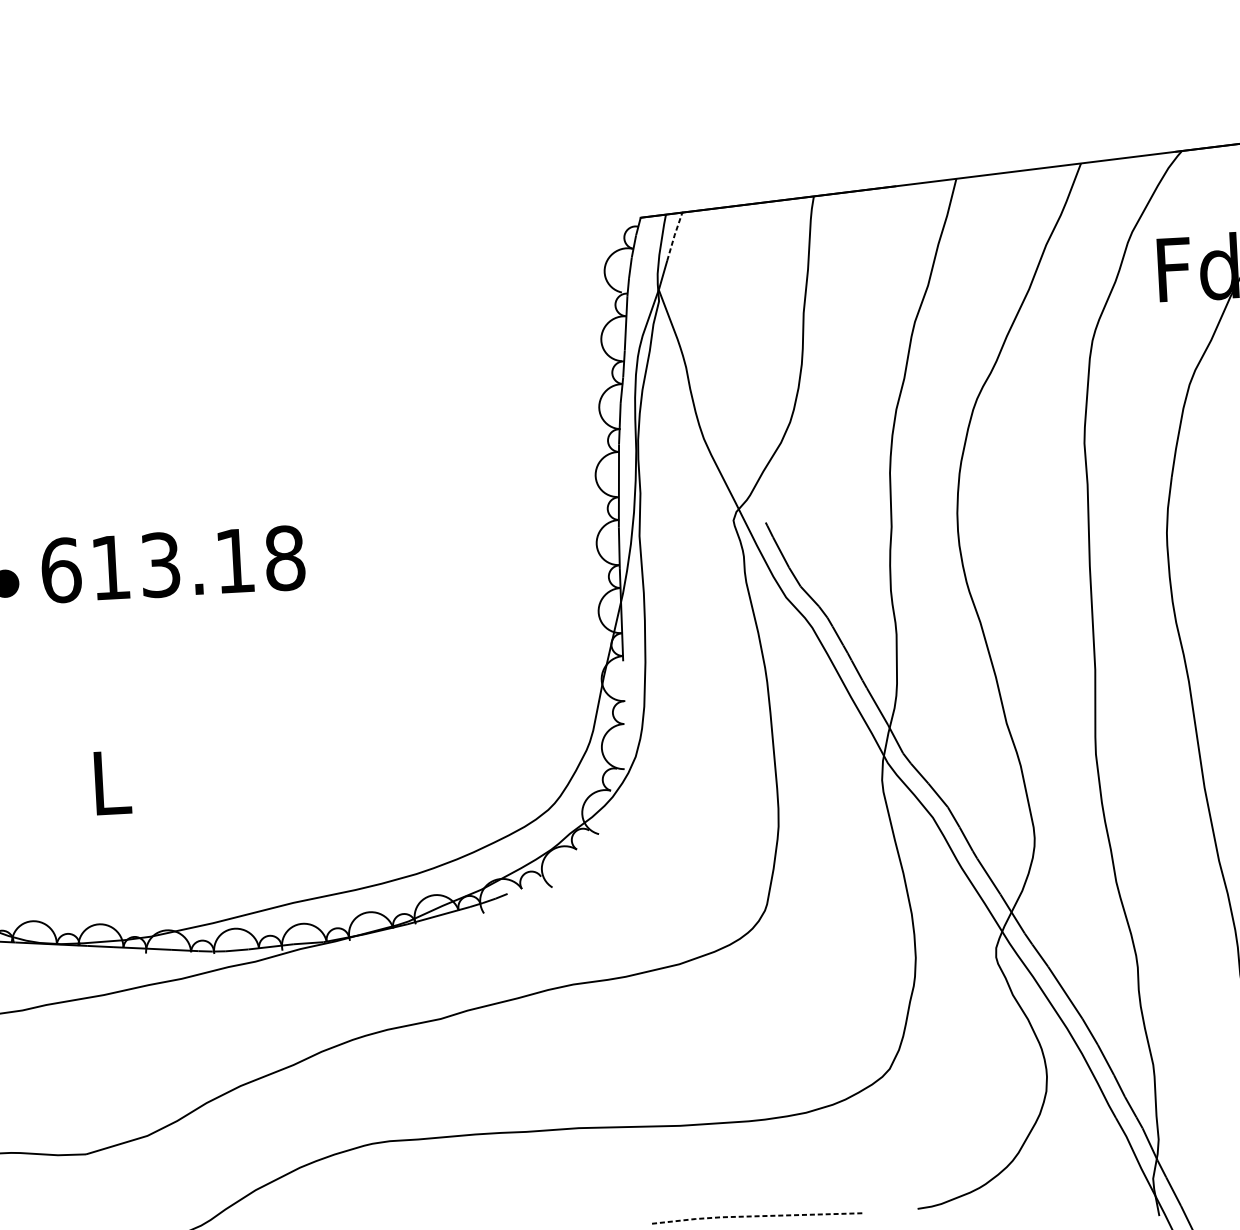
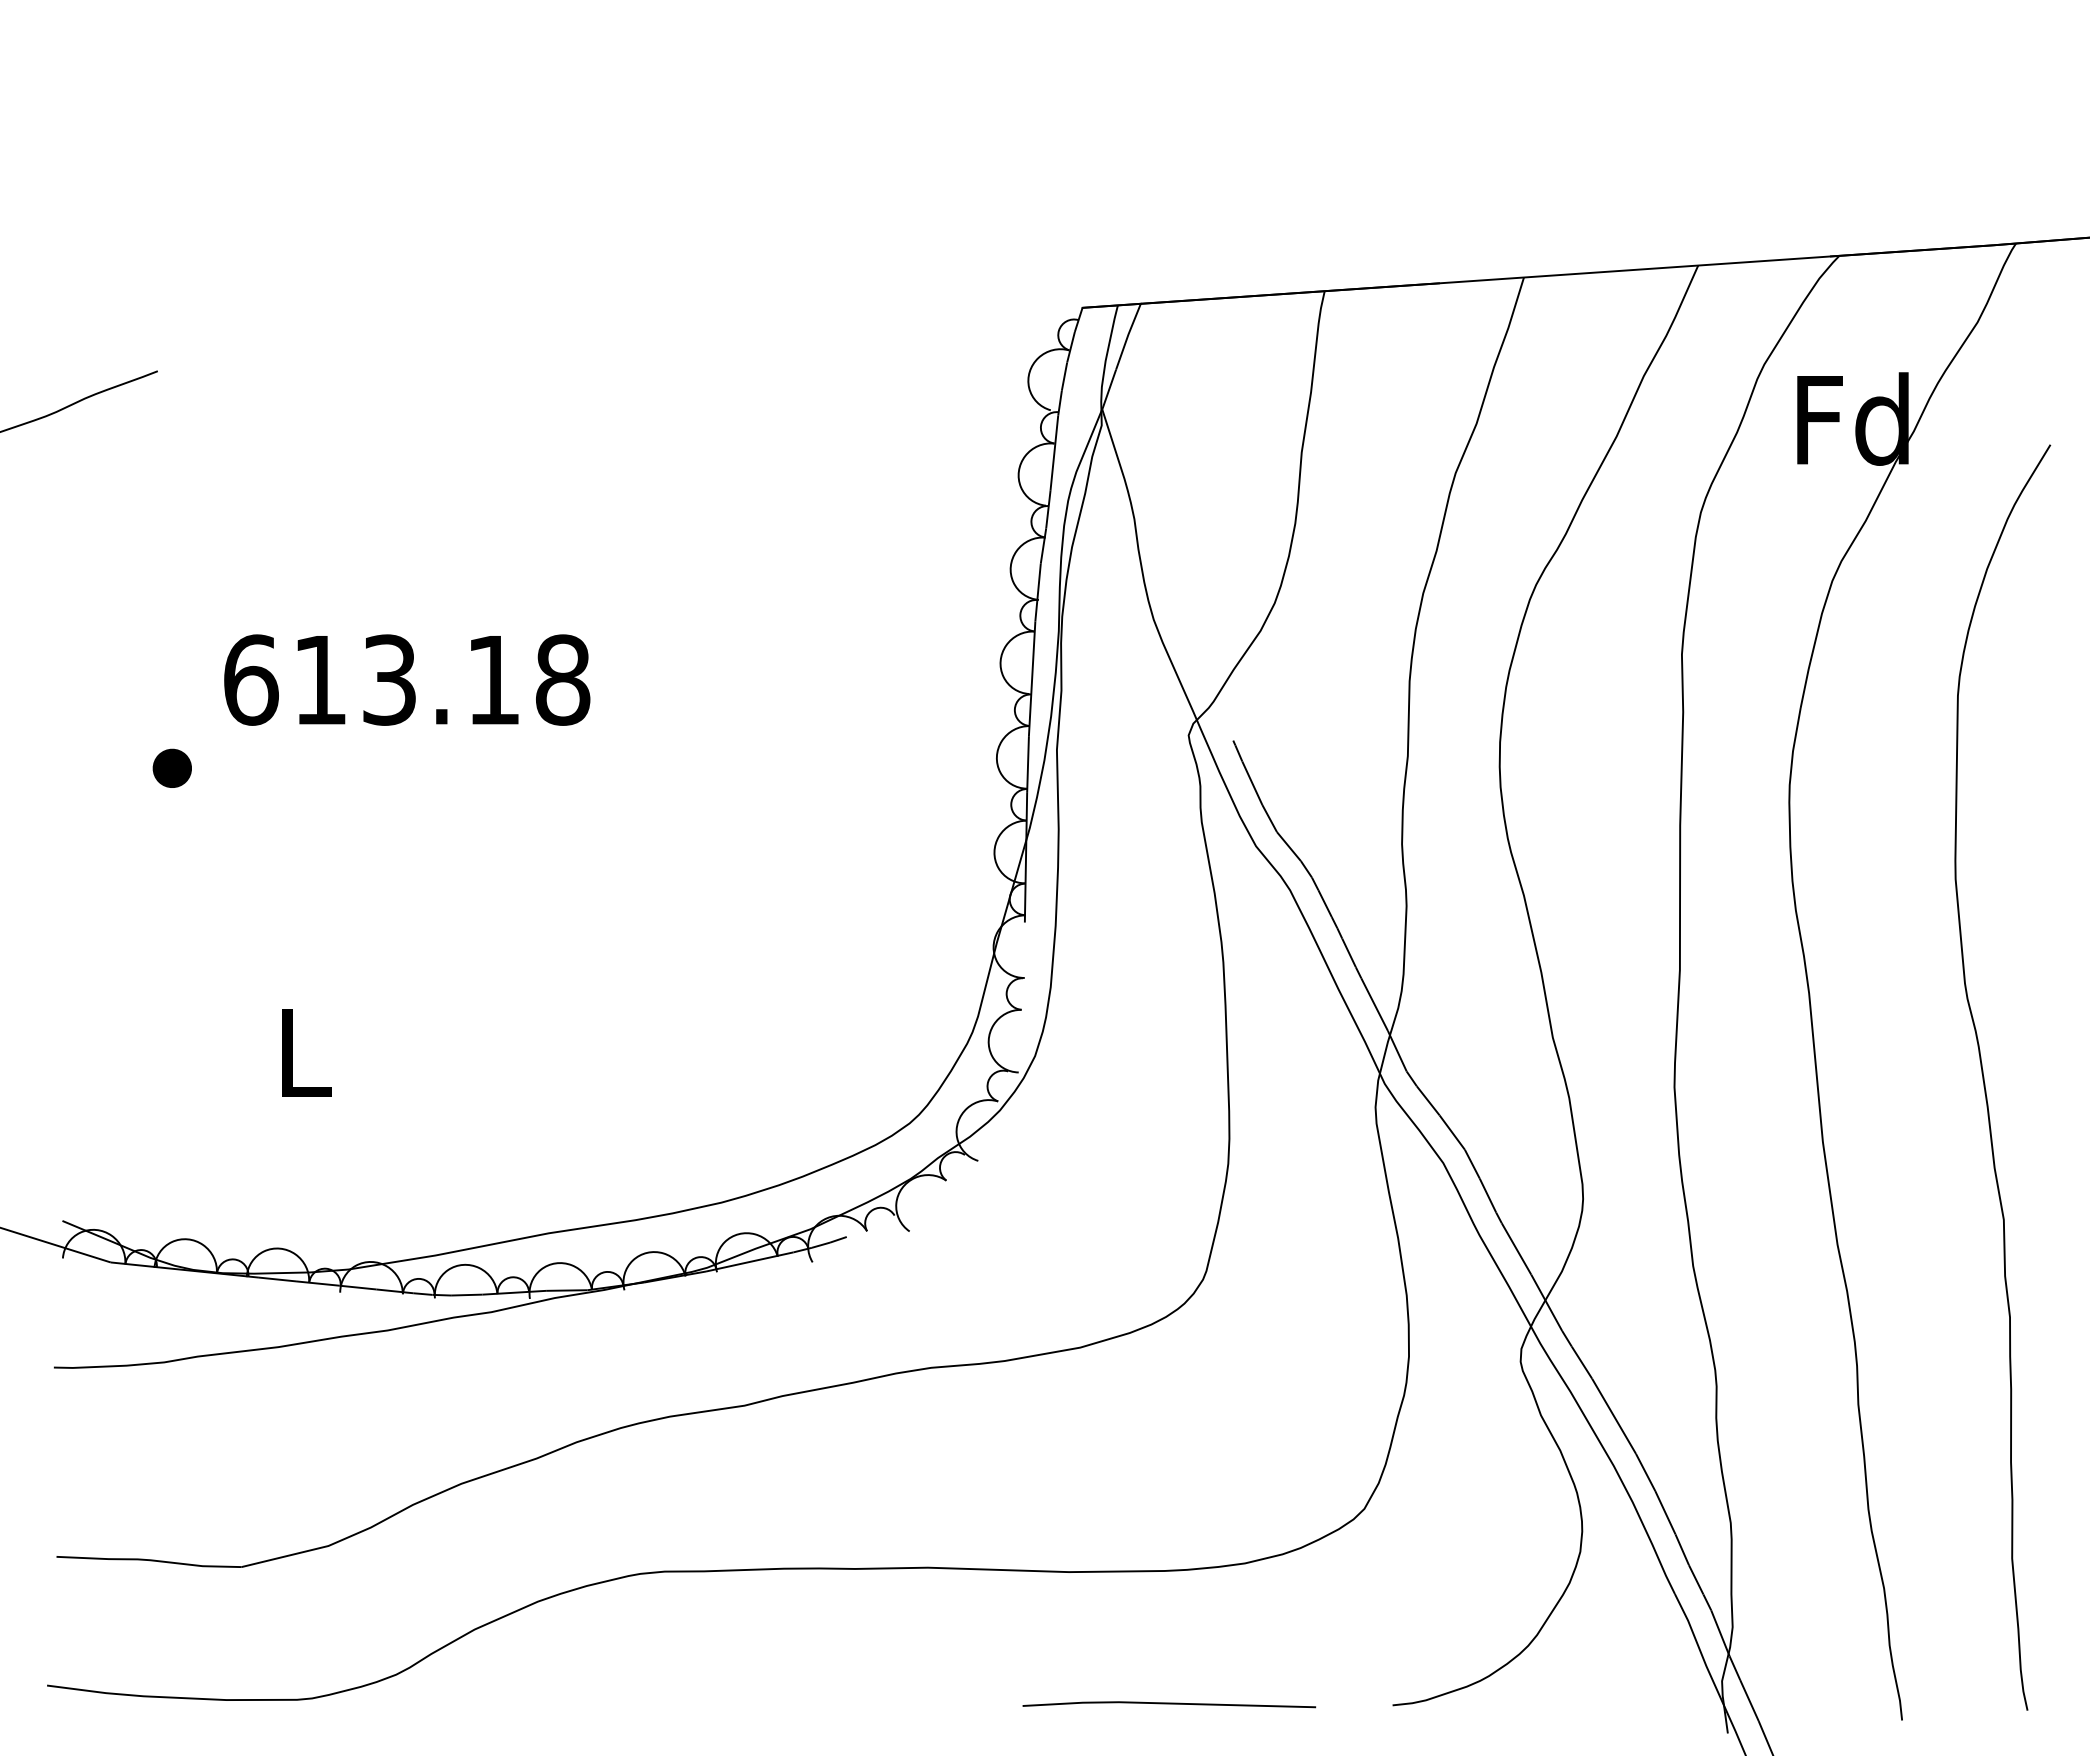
line: (674, 235) -> (1128, 335), dashed -> solid
text: (173, 563) -> (407, 679), moved
line: (755, 1216) -> (1167, 1703), dashed -> solid

